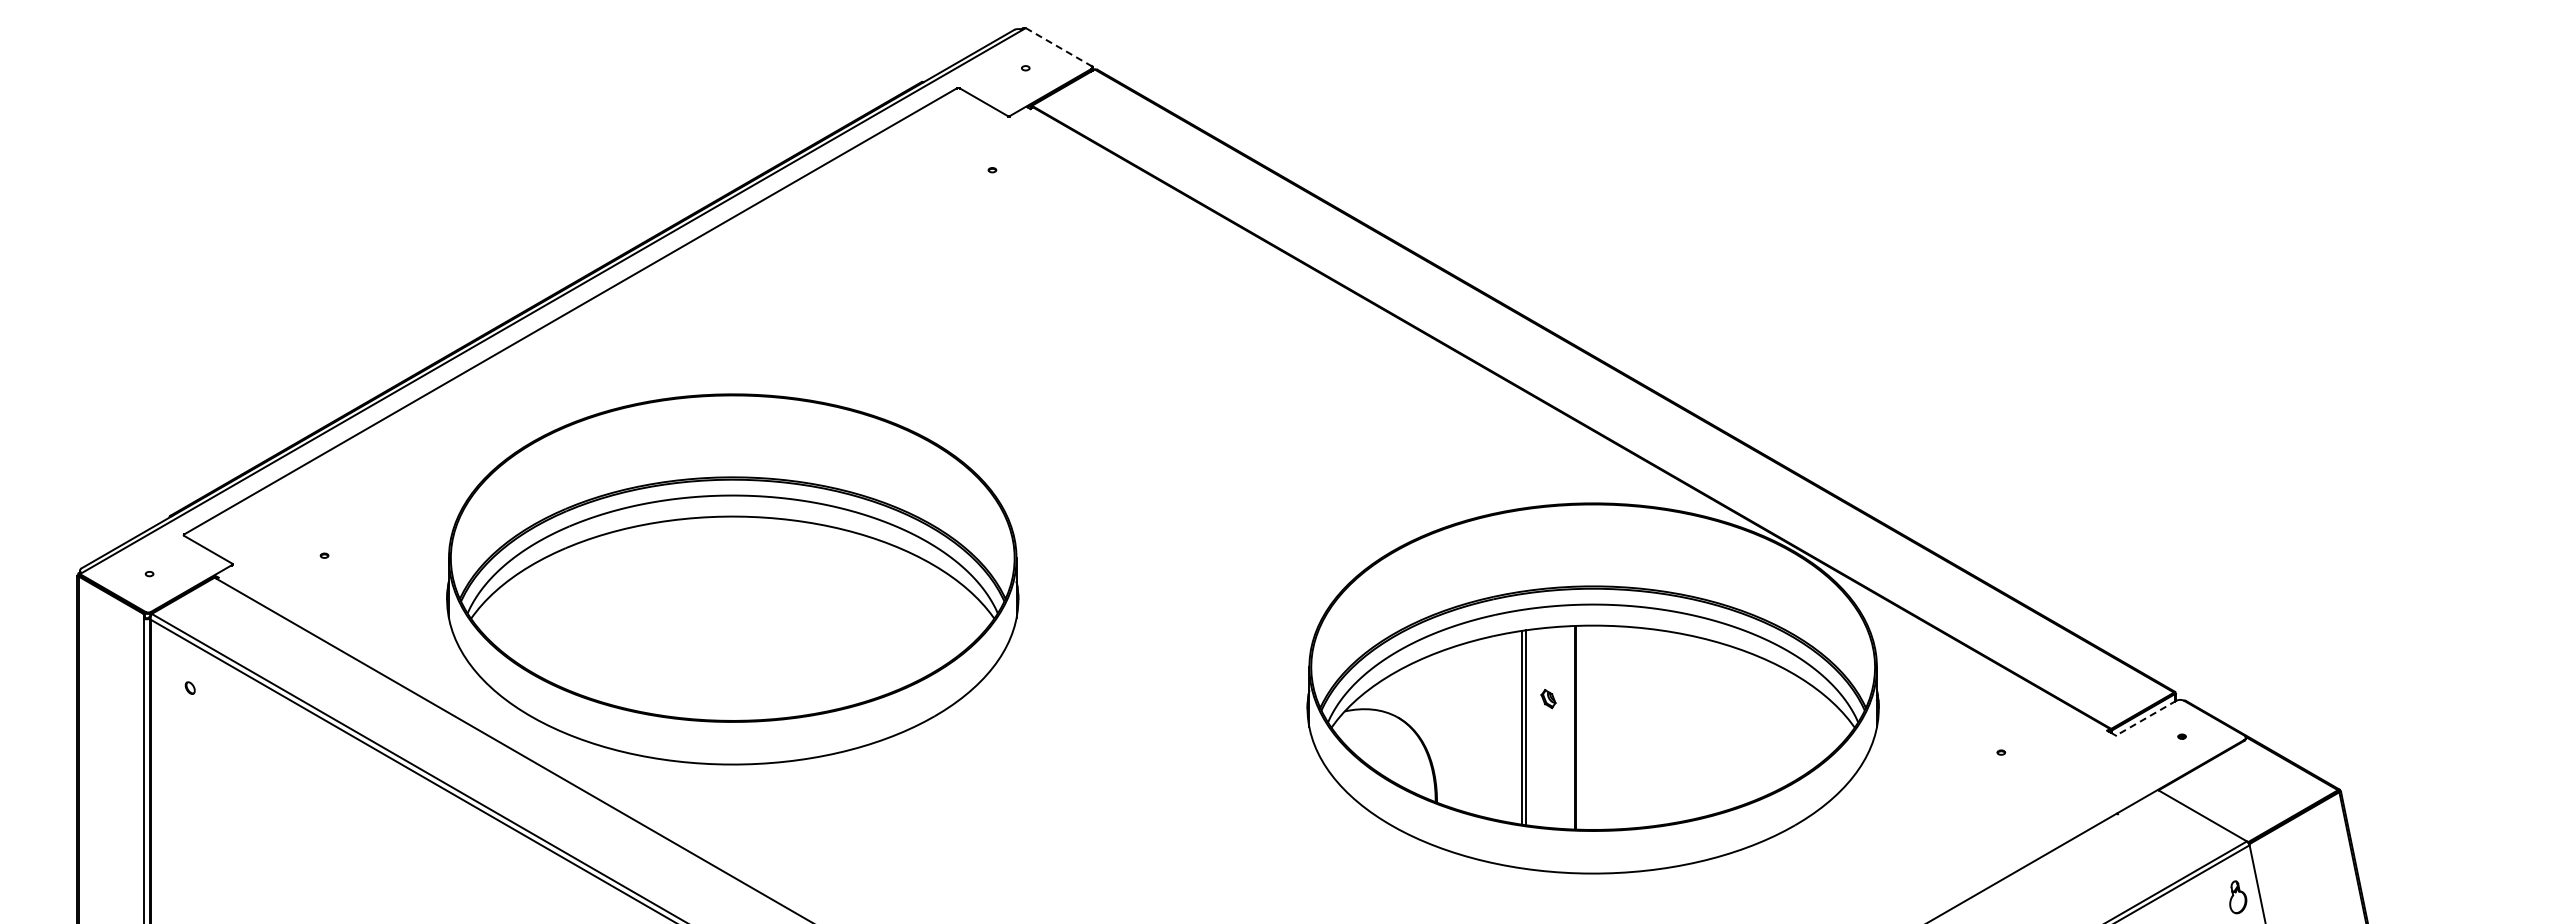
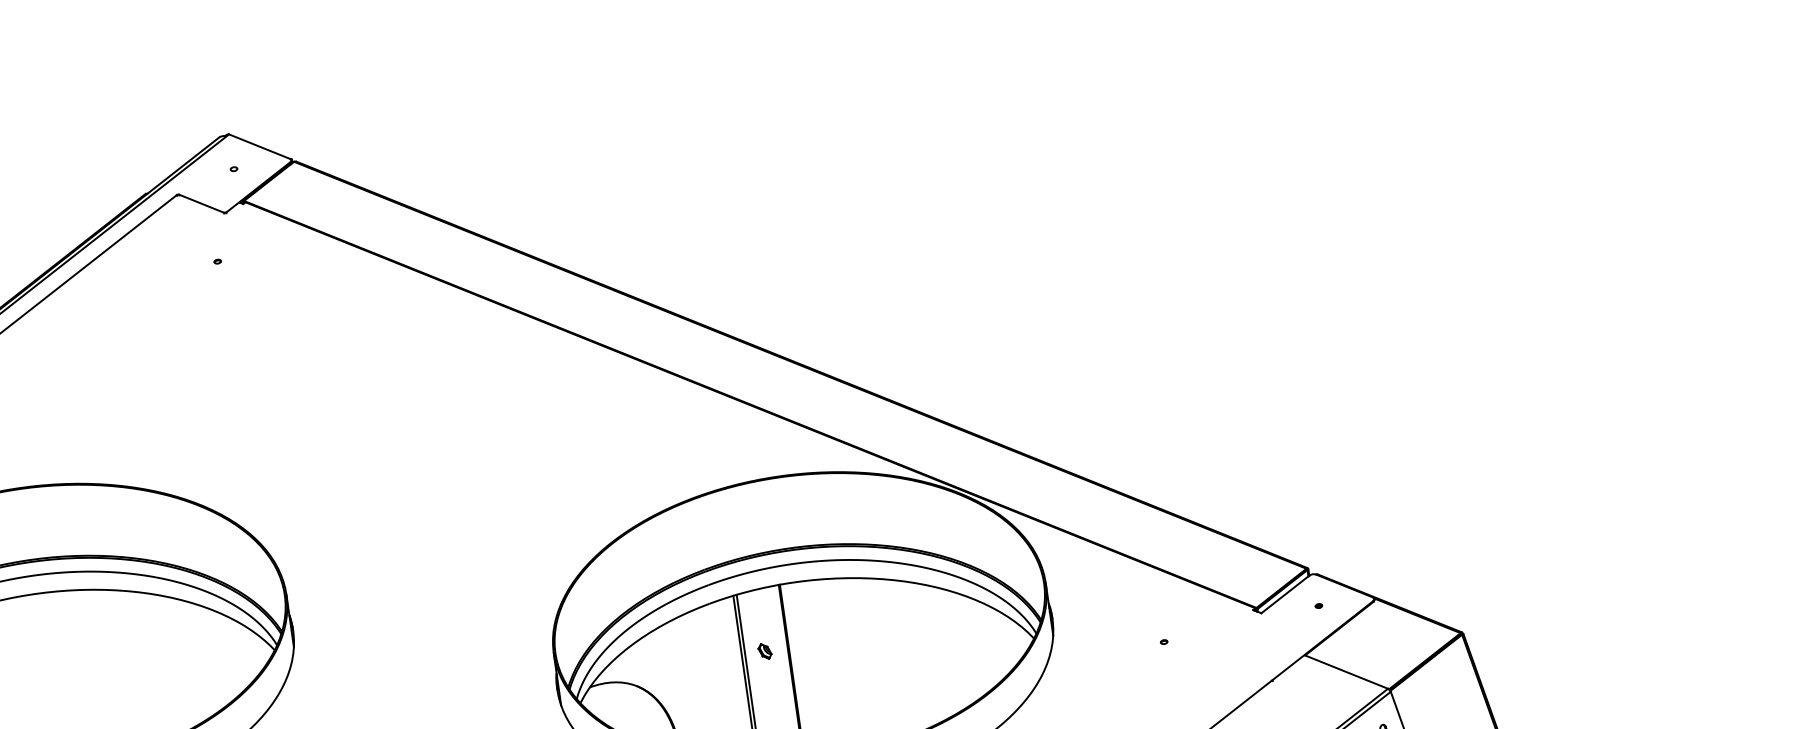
line: (1058, 47) -> (259, 147), dashed -> solid
line: (2146, 718) -> (1285, 594), dashed -> solid

